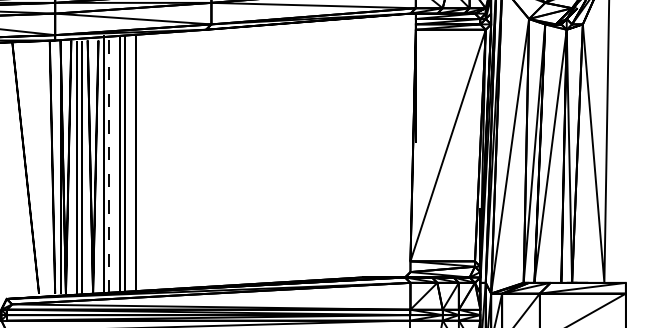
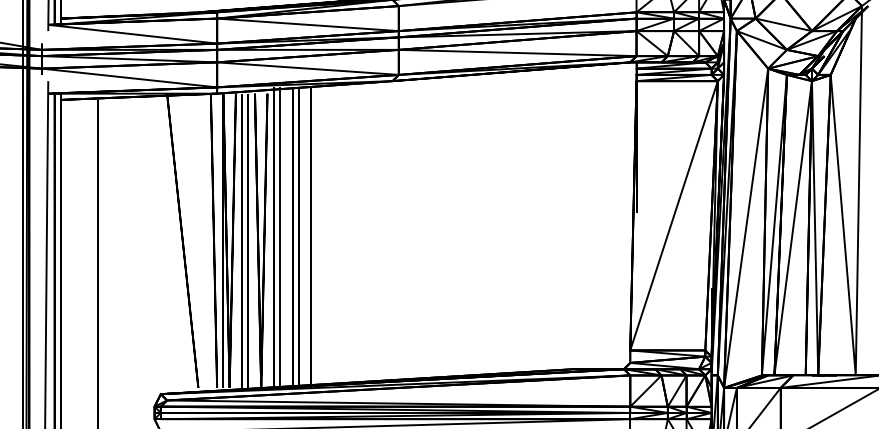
line: (108, 164) -> (279, 237), dashed -> solid

